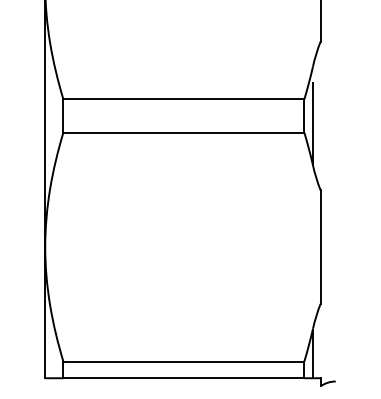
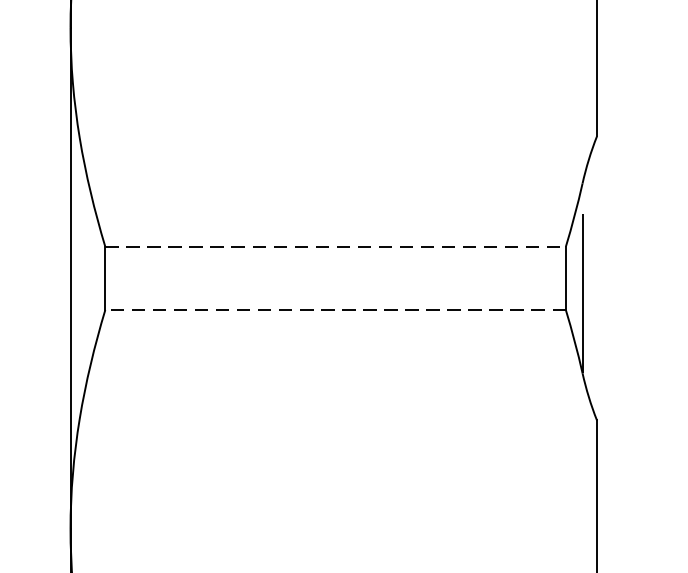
line: (184, 99) -> (336, 246), solid -> dashed
line: (183, 132) -> (334, 309), solid -> dashed

